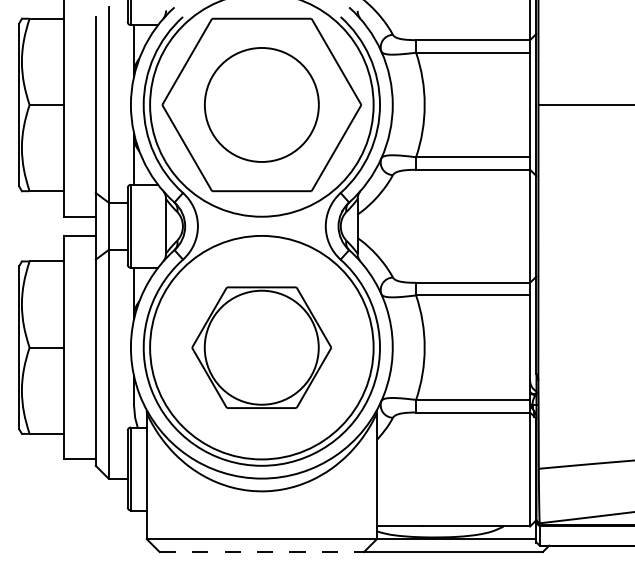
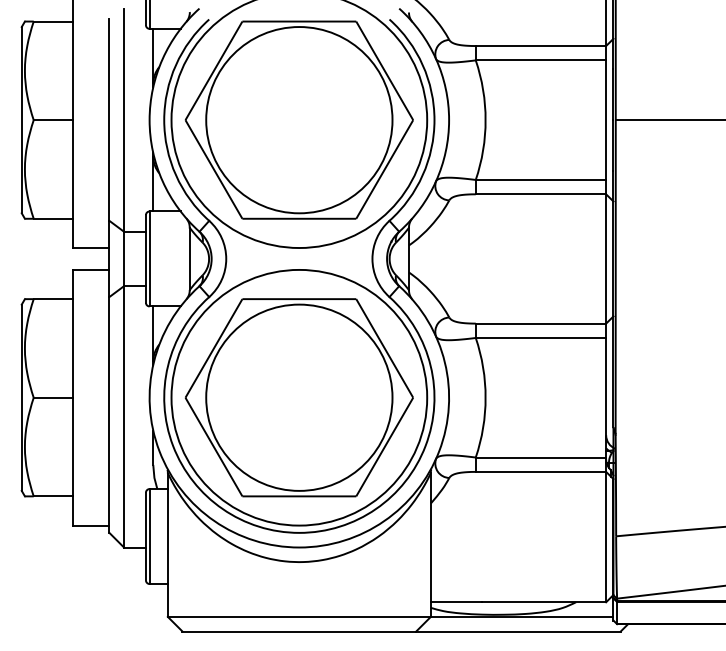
circle: (261, 105) -> (299, 120), size x1.43
part: (261, 347) -> (298, 397), size x1.43
line: (261, 552) -> (299, 631), dashed -> solid

